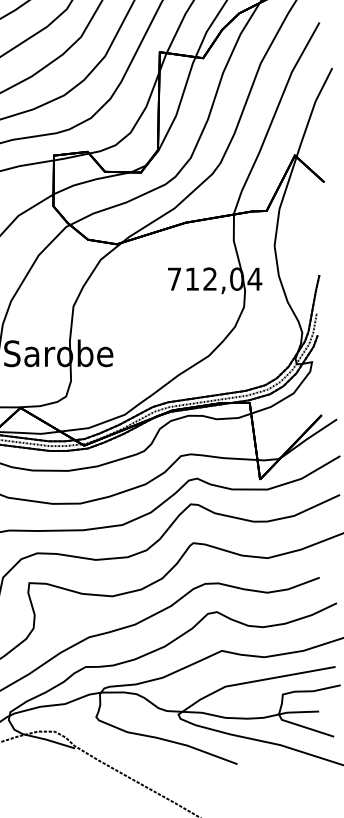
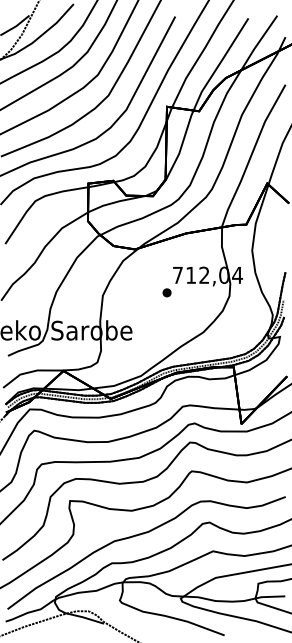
part: (159, 302) -> (166, 292), added

